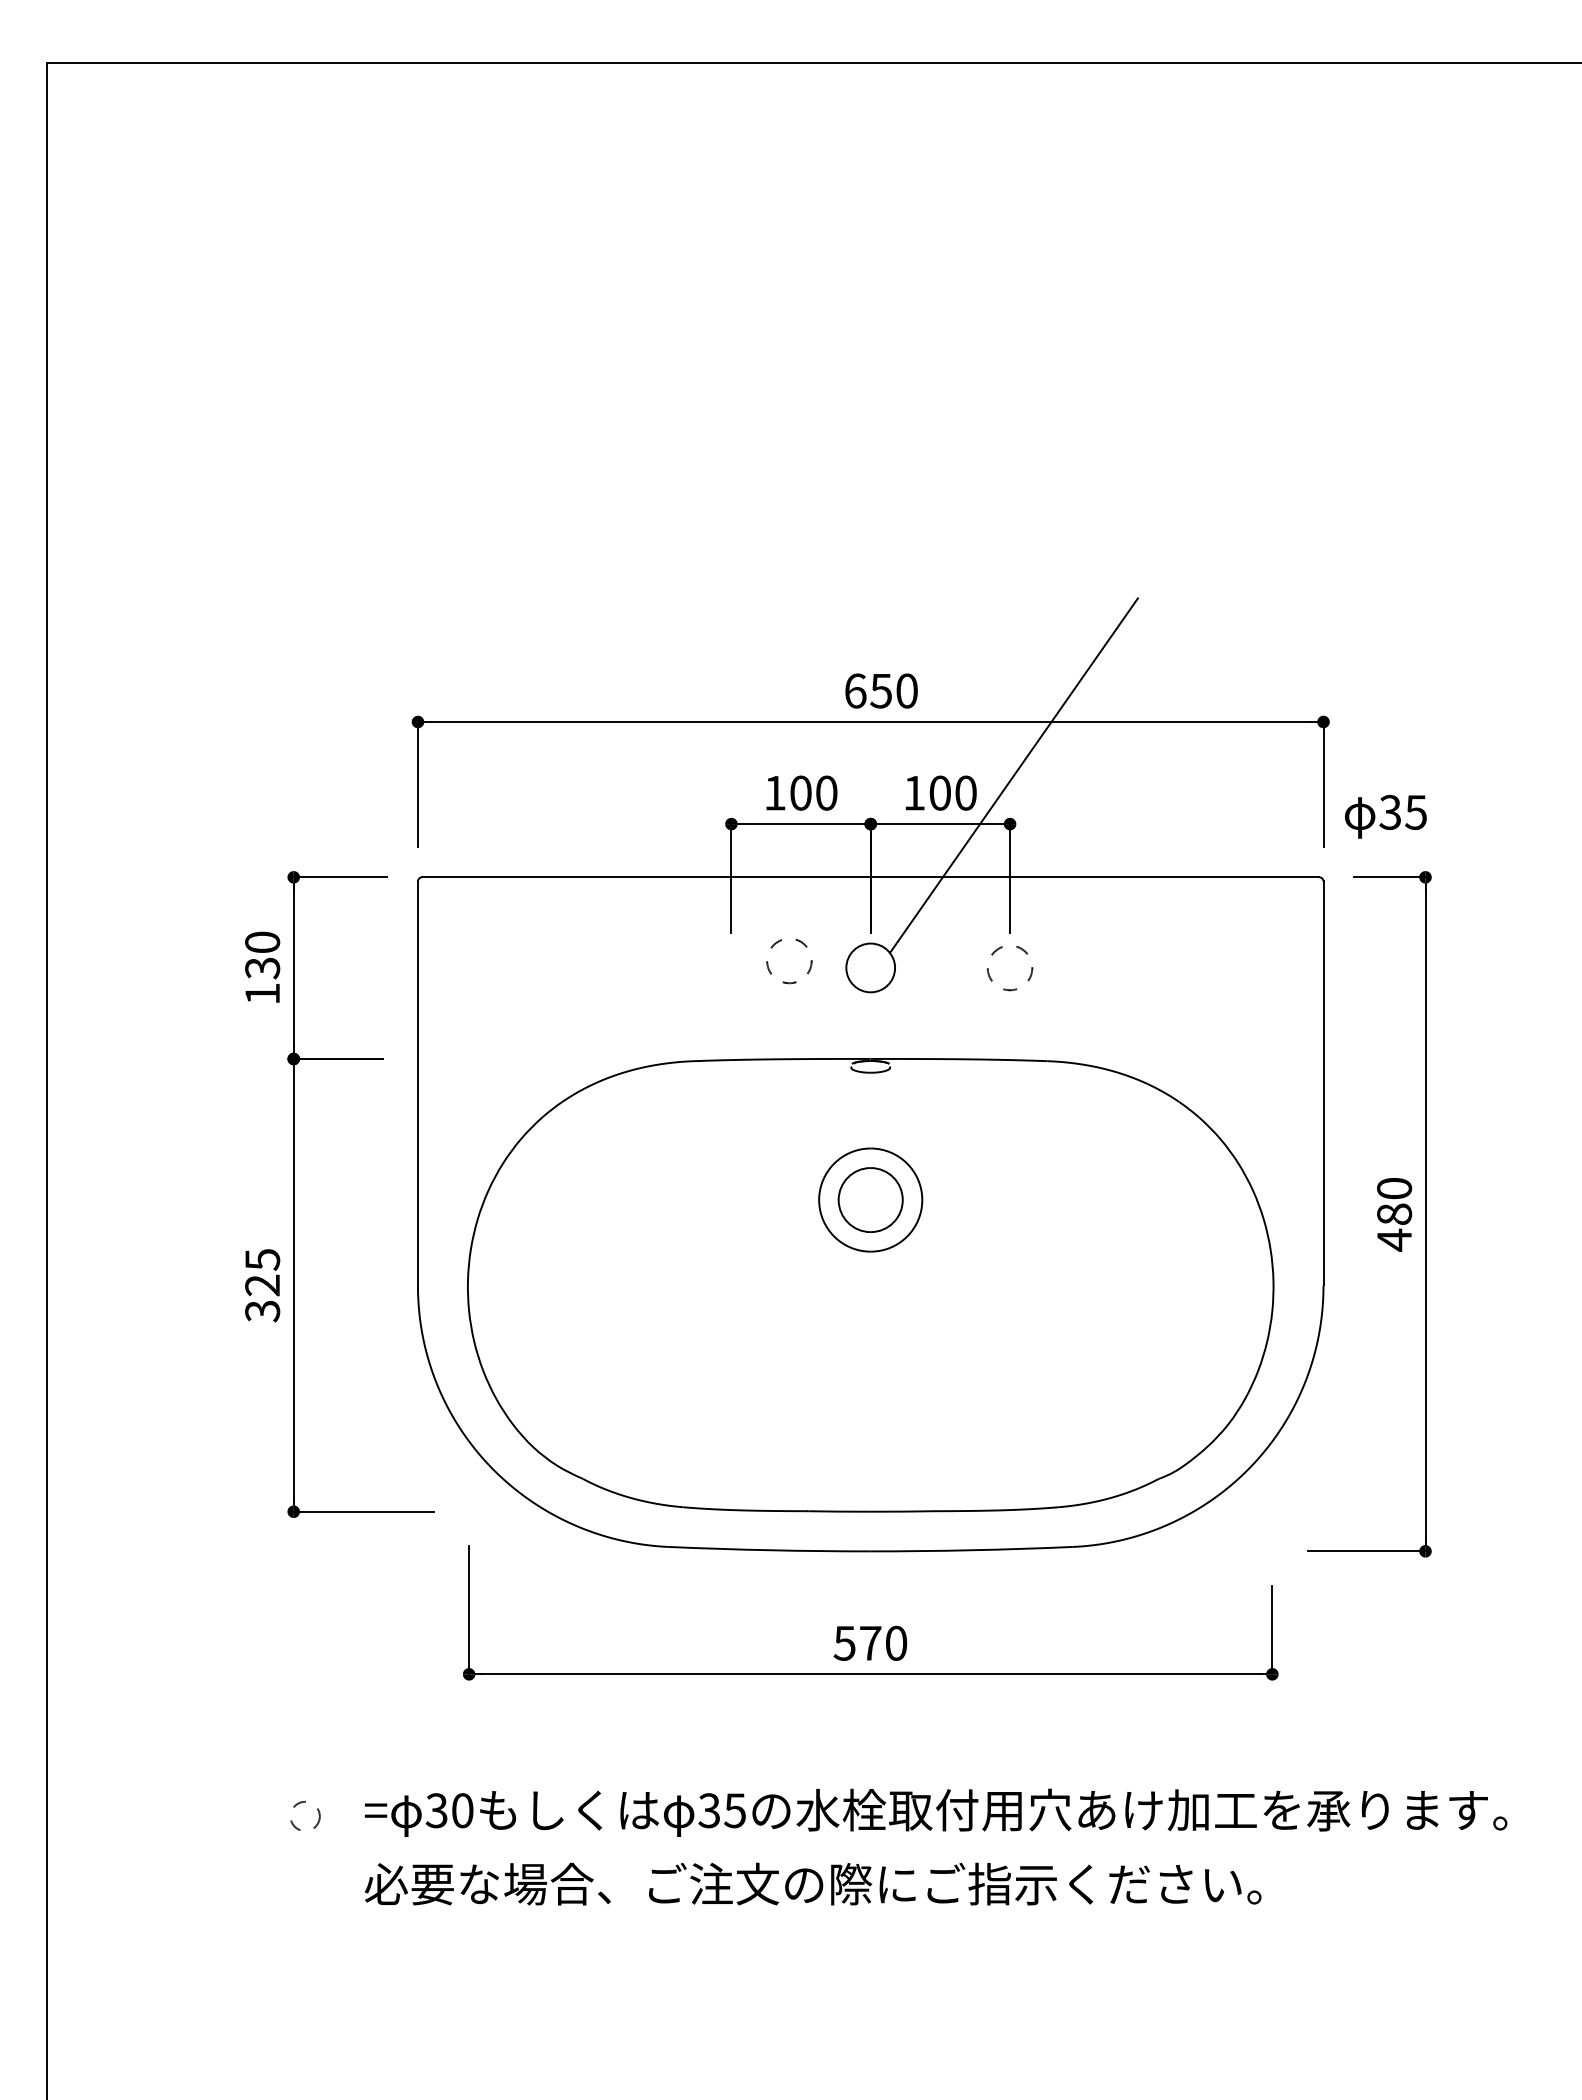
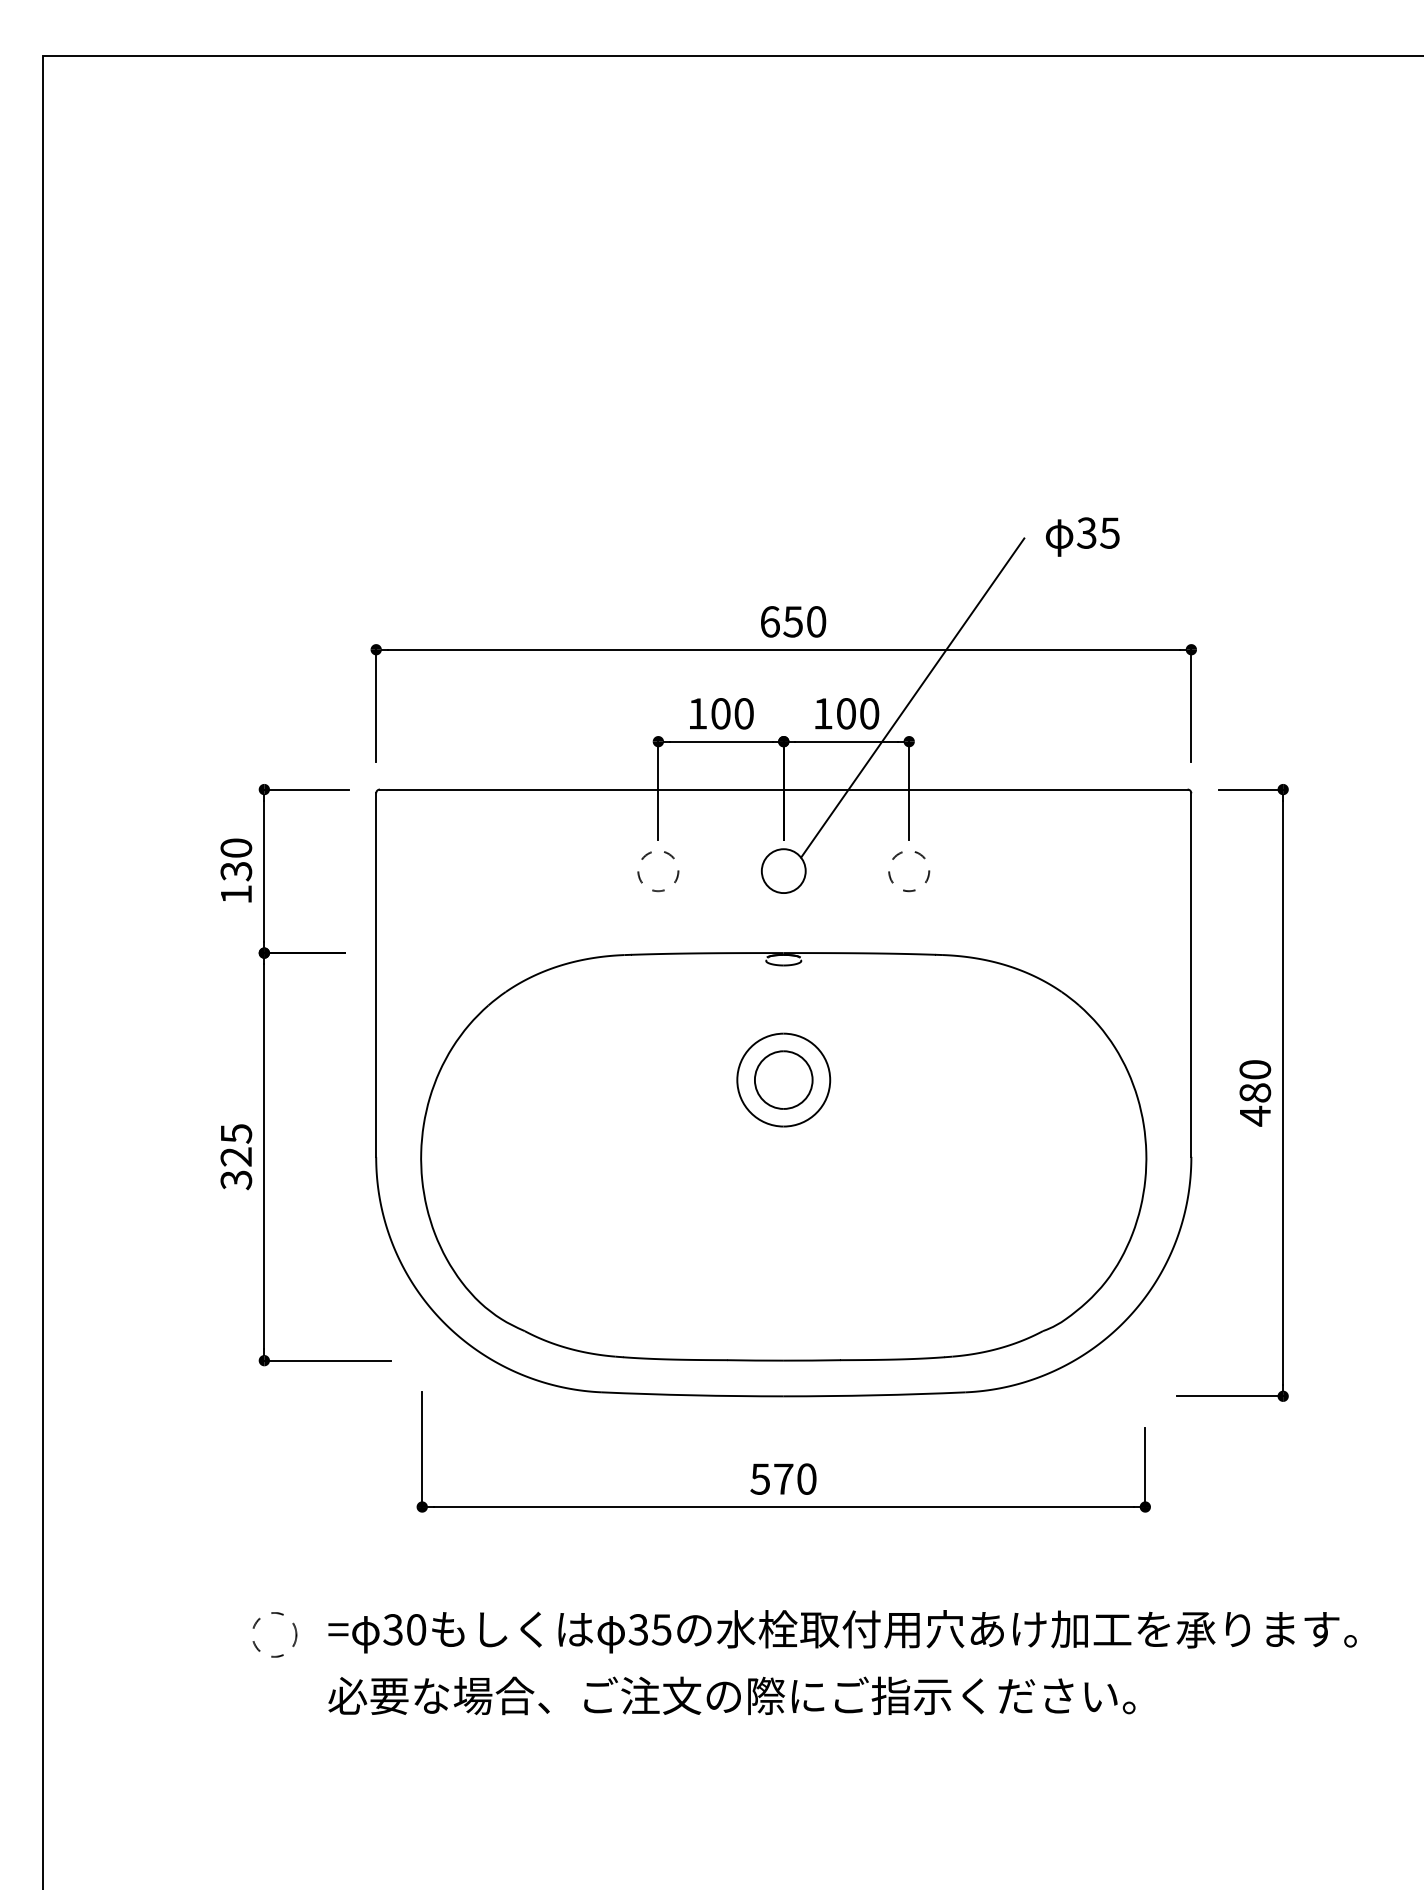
text: (1385, 816) -> (1082, 536), moved
circle: (789, 961) -> (658, 871), moved
circle: (305, 1816) -> (274, 1635), size x1.67

